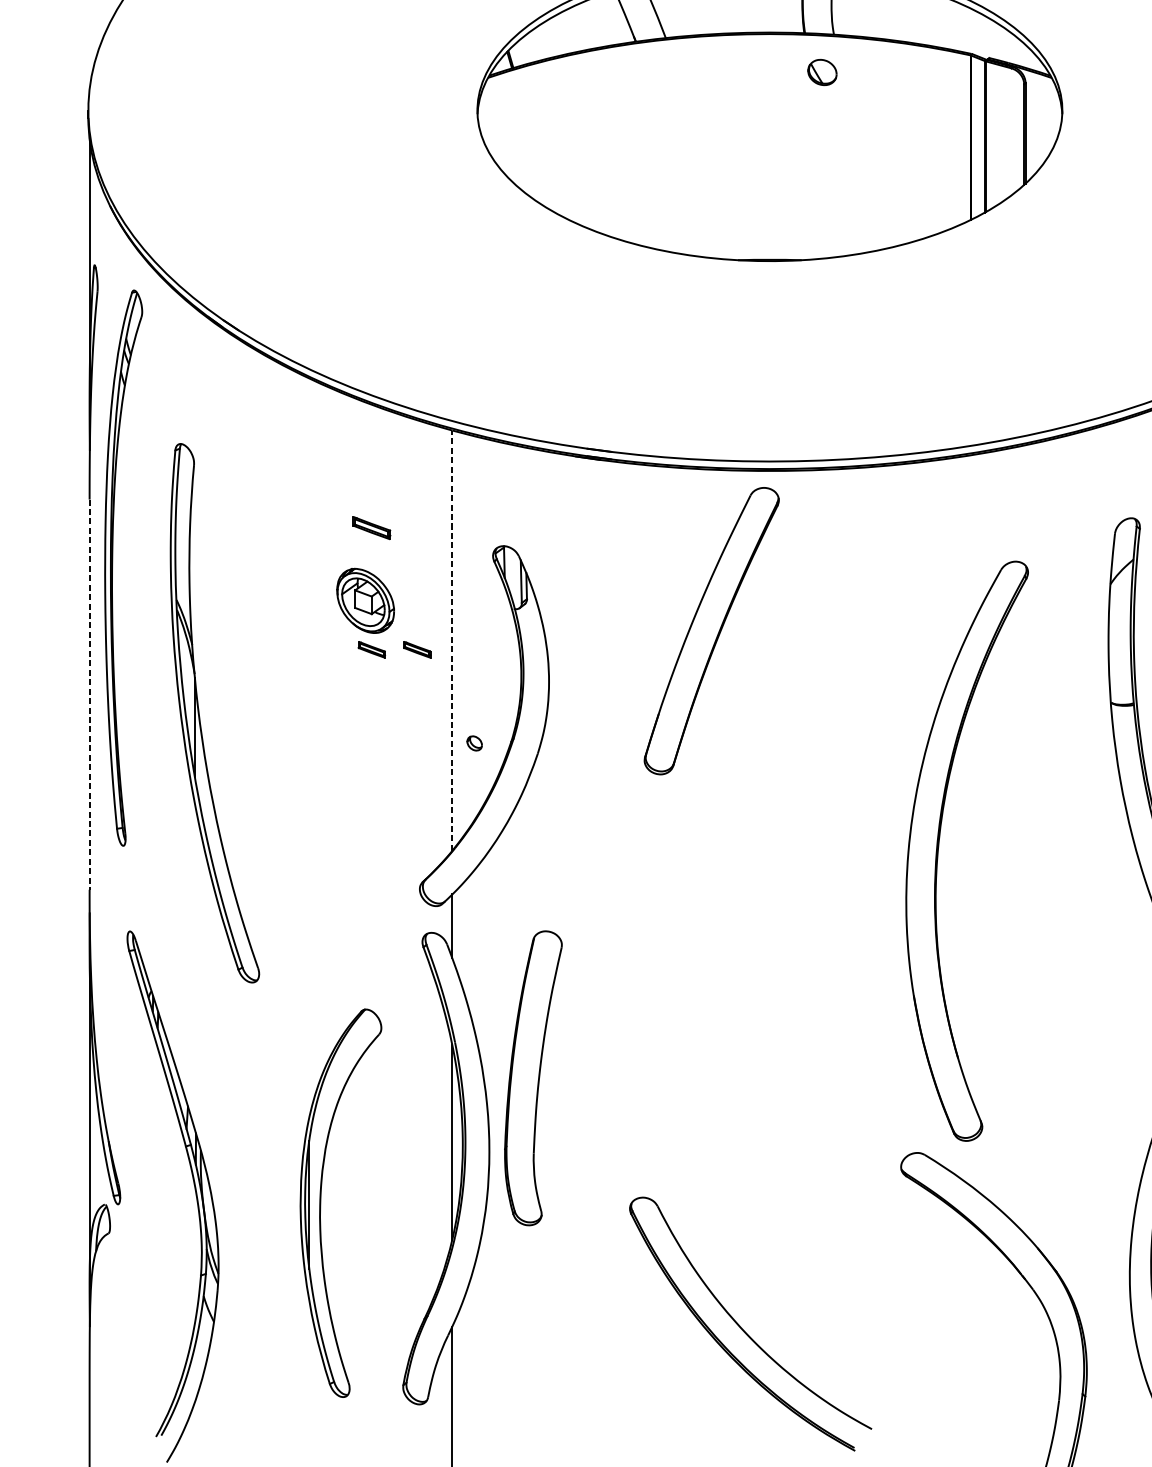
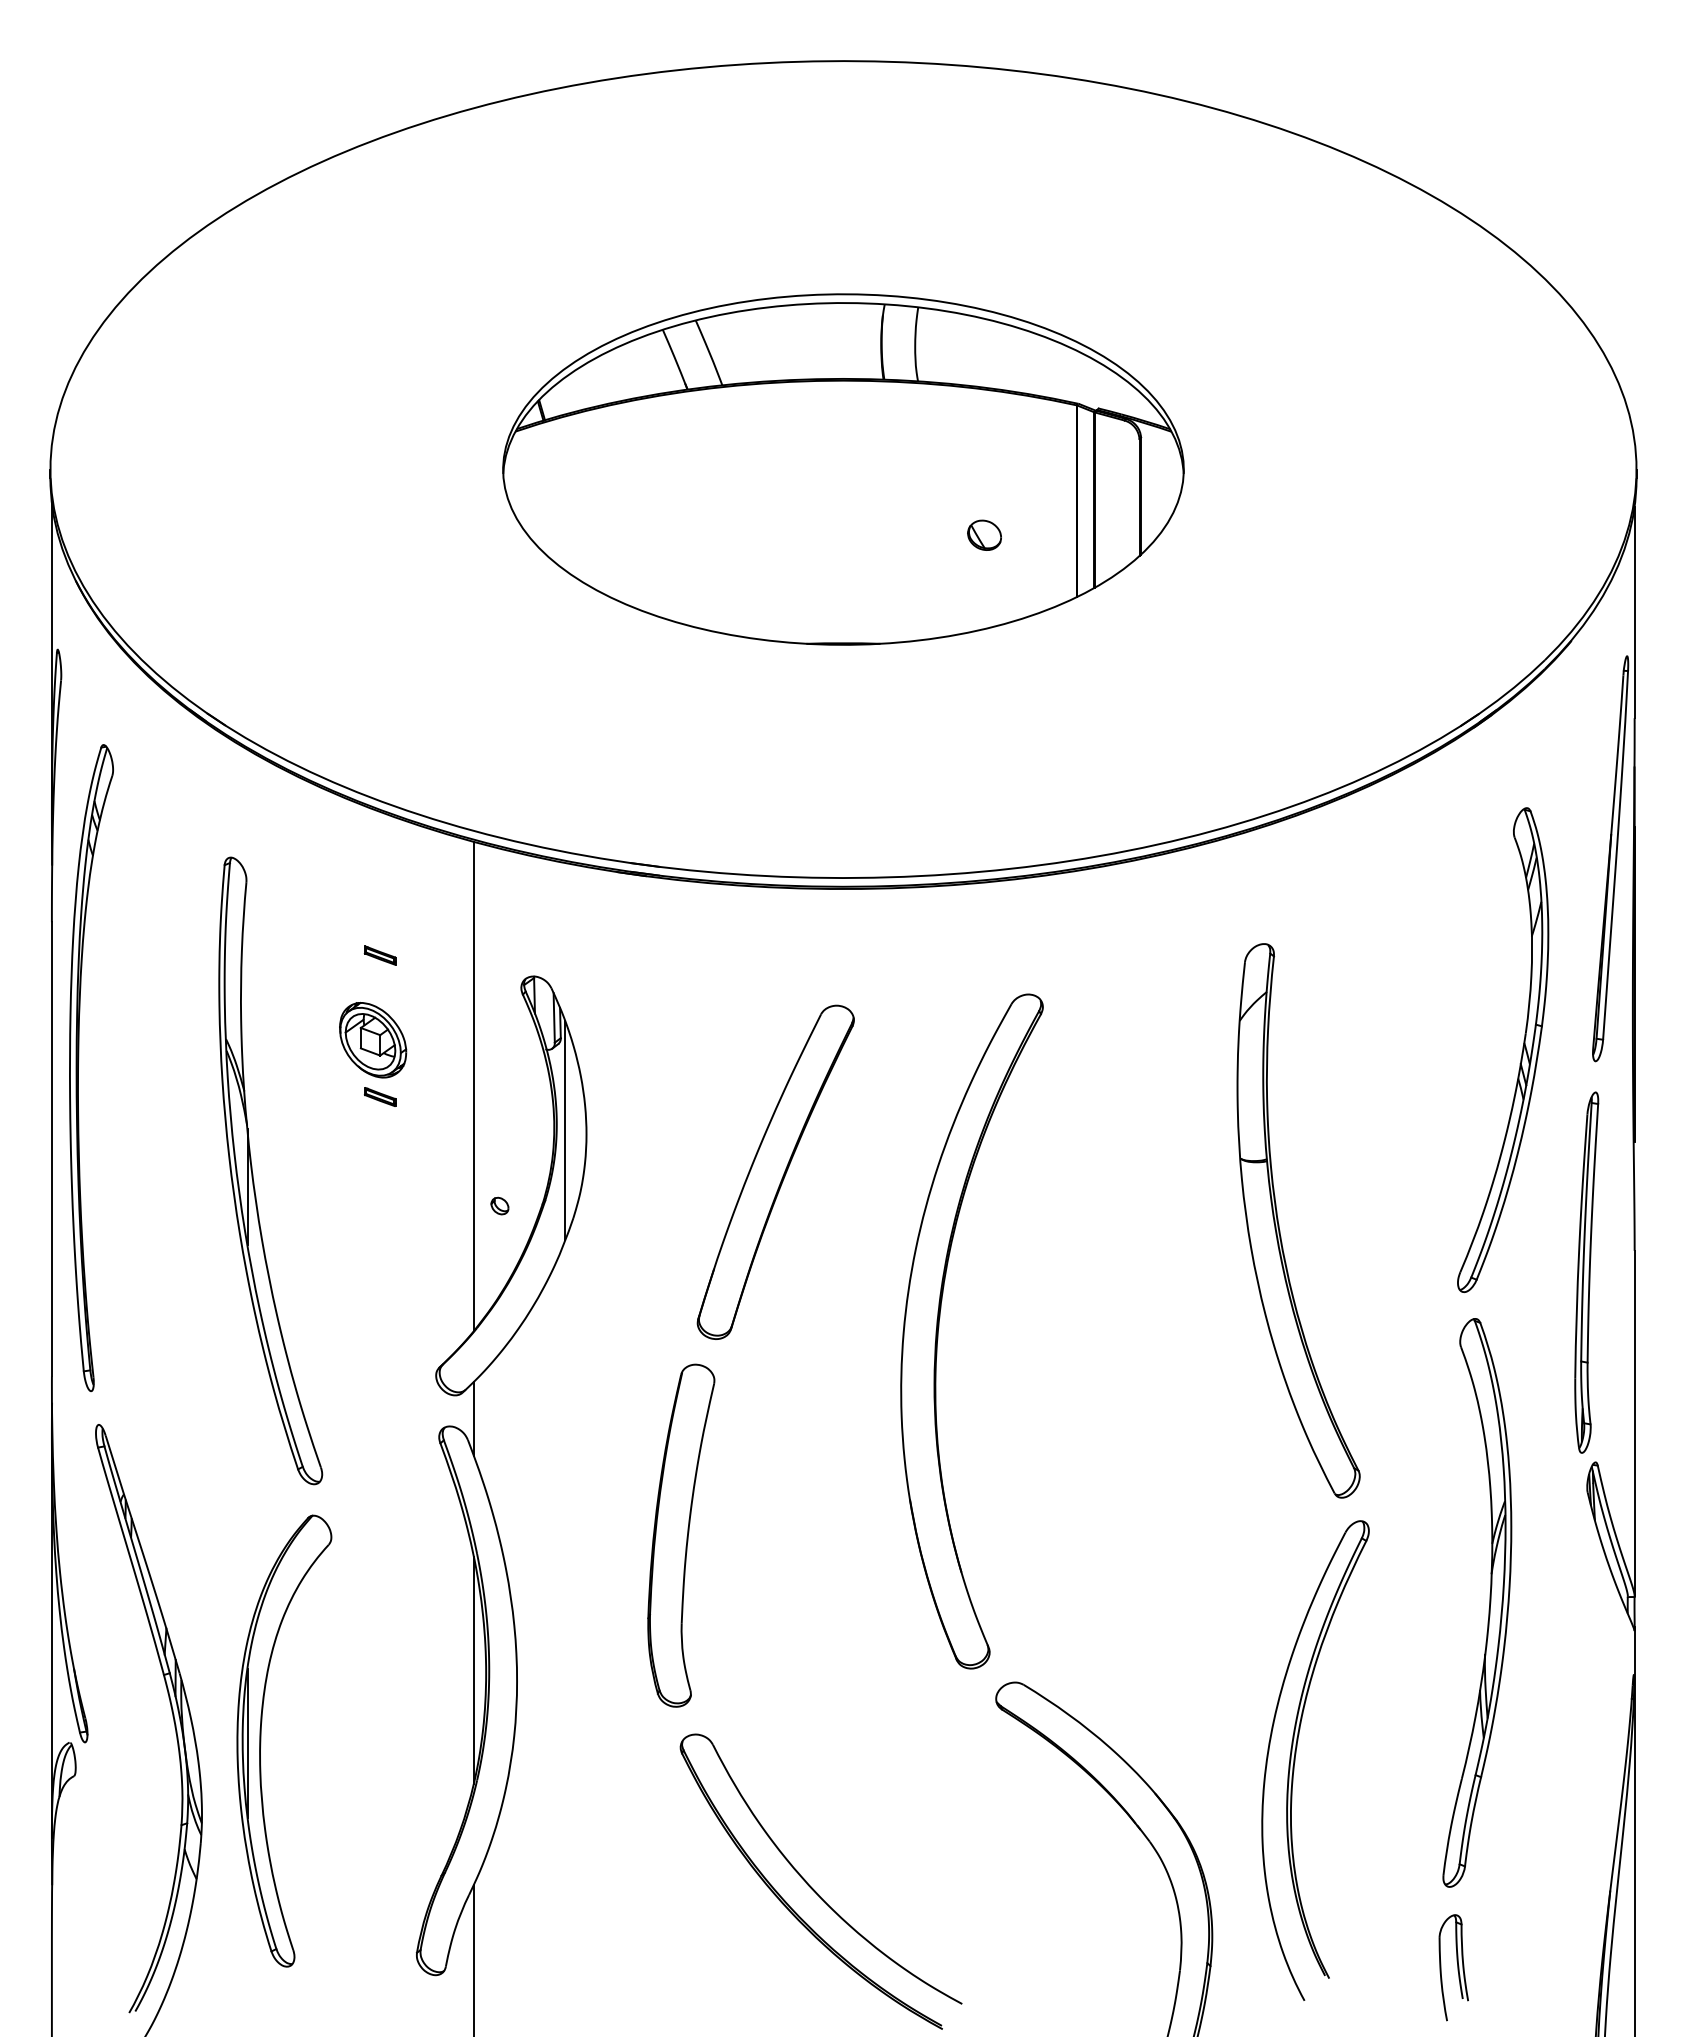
part: (822, 71) -> (984, 534), moved
part: (371, 528) -> (379, 955), size x0.71
part: (112, 567) -> (78, 1067), moved
part: (711, 630) -> (775, 1171), moved
line: (451, 640) -> (473, 1086), dashed -> solid
part: (416, 649) -> (432, 1096), removed
line: (531, 678) -> (565, 1130), added
line: (89, 694) -> (51, 1149), dashed -> solid
part: (200, 715) -> (253, 1173), moved
part: (939, 847) -> (939, 1327), moved
part: (533, 1078) -> (681, 1535), moved
part: (321, 1202) -> (261, 1740), moved

